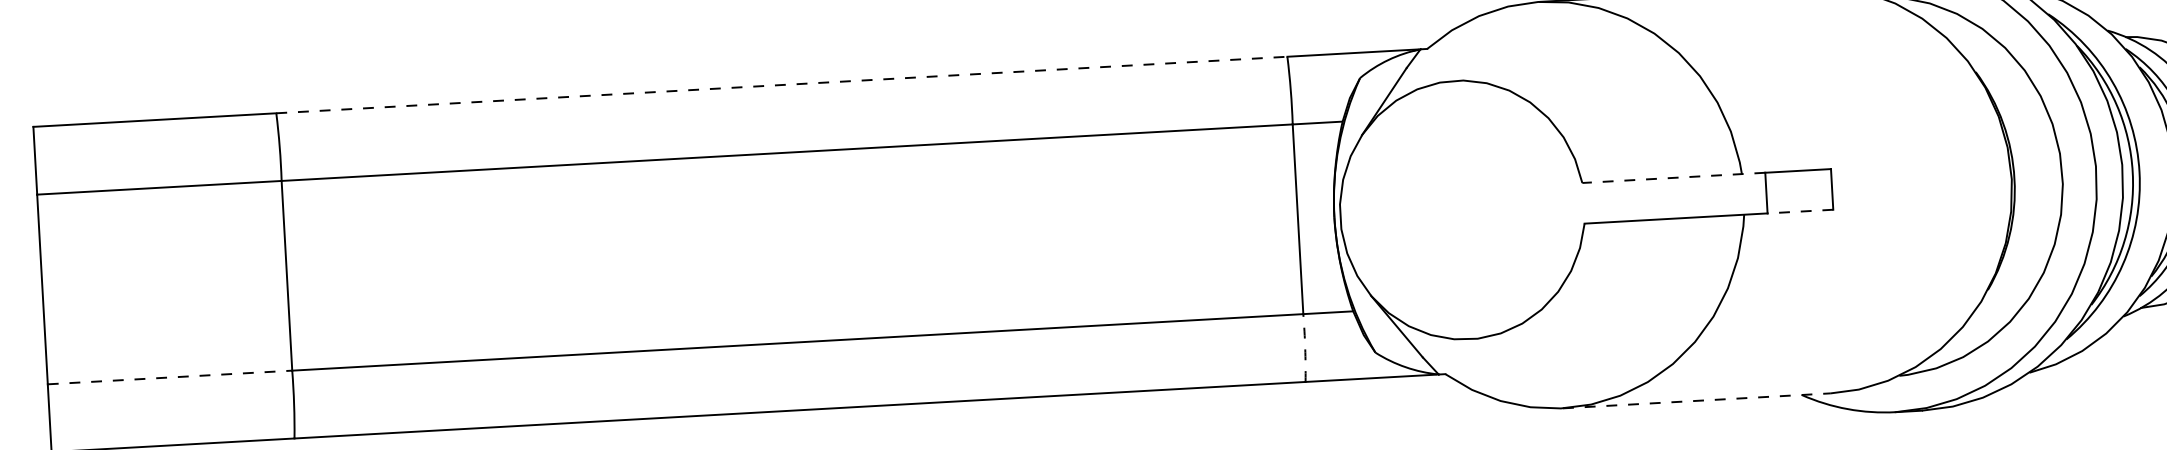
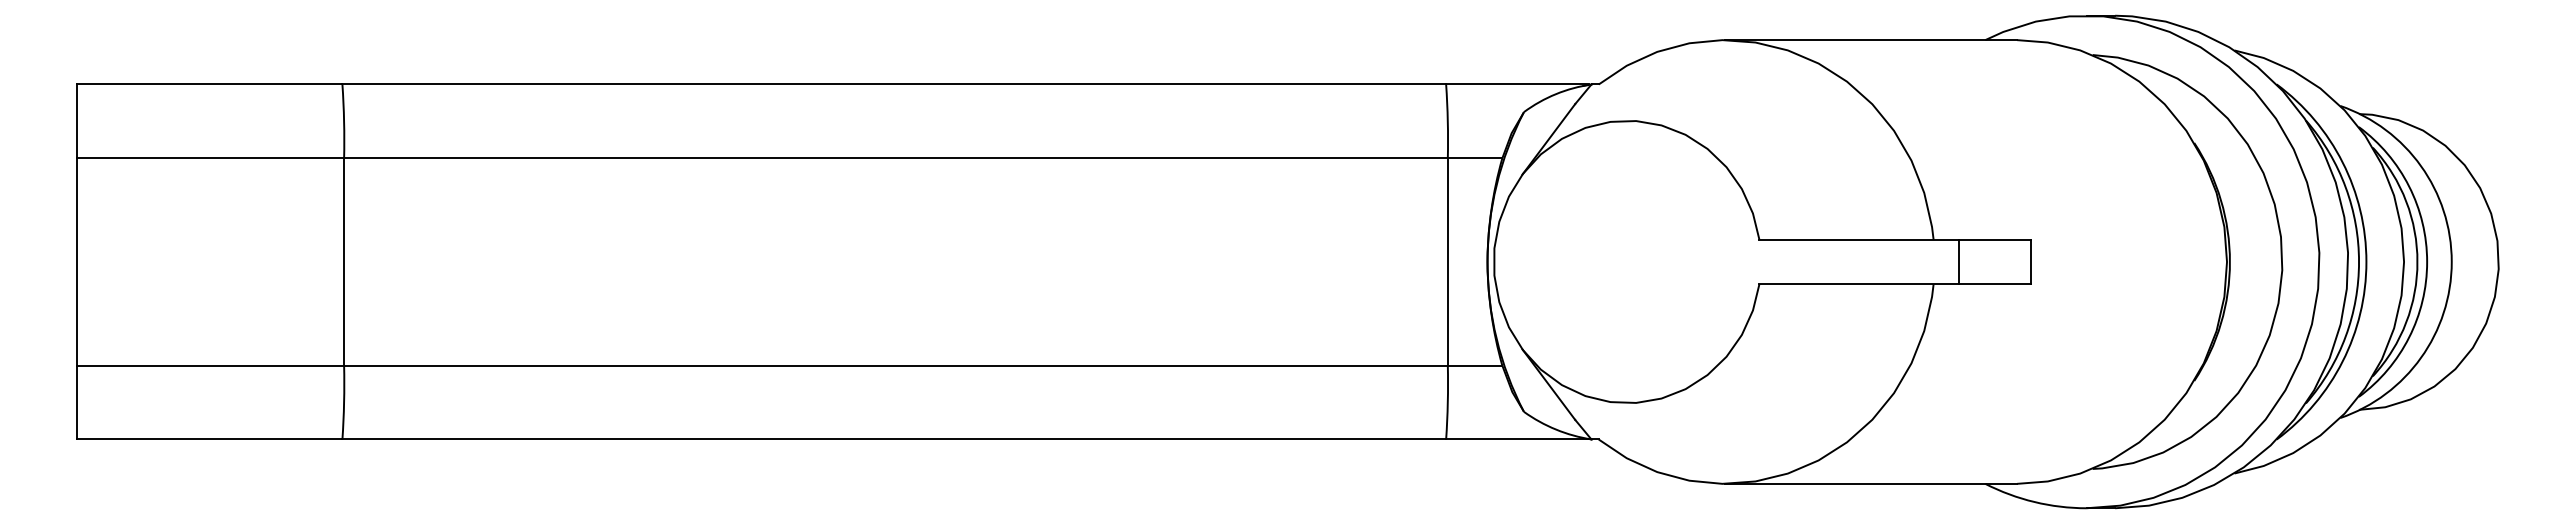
line: (782, 85) -> (894, 84), dashed -> solid
line: (1673, 177) -> (1859, 239), dashed -> solid
line: (1800, 211) -> (1995, 284), dashed -> solid
arc: (1304, 348) -> (1447, 402), dashed -> solid
line: (170, 377) -> (211, 365), dashed -> solid
line: (1697, 400) -> (1871, 483), dashed -> solid

